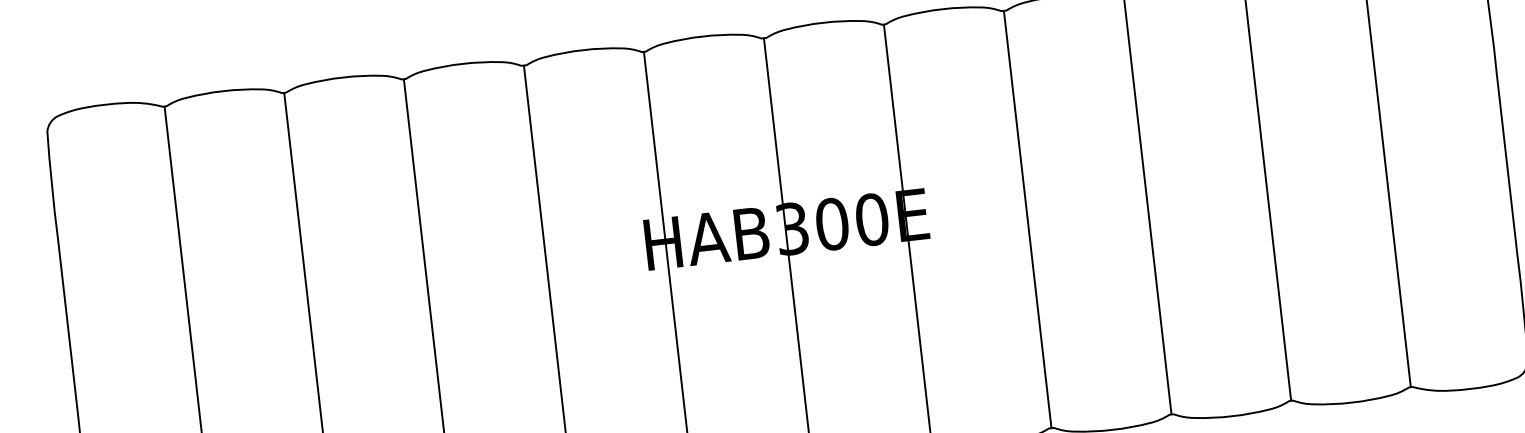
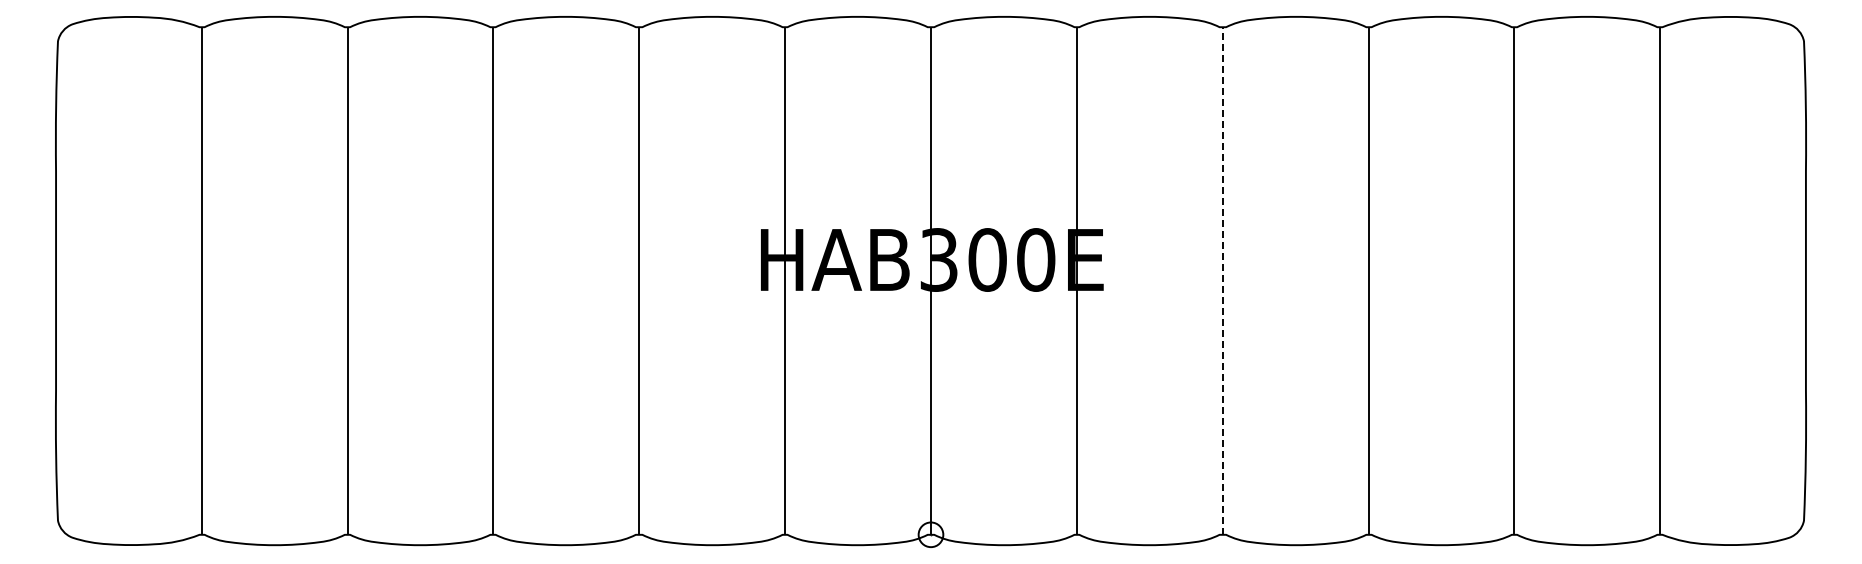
line: (1027, 219) -> (1222, 281), solid -> dashed

